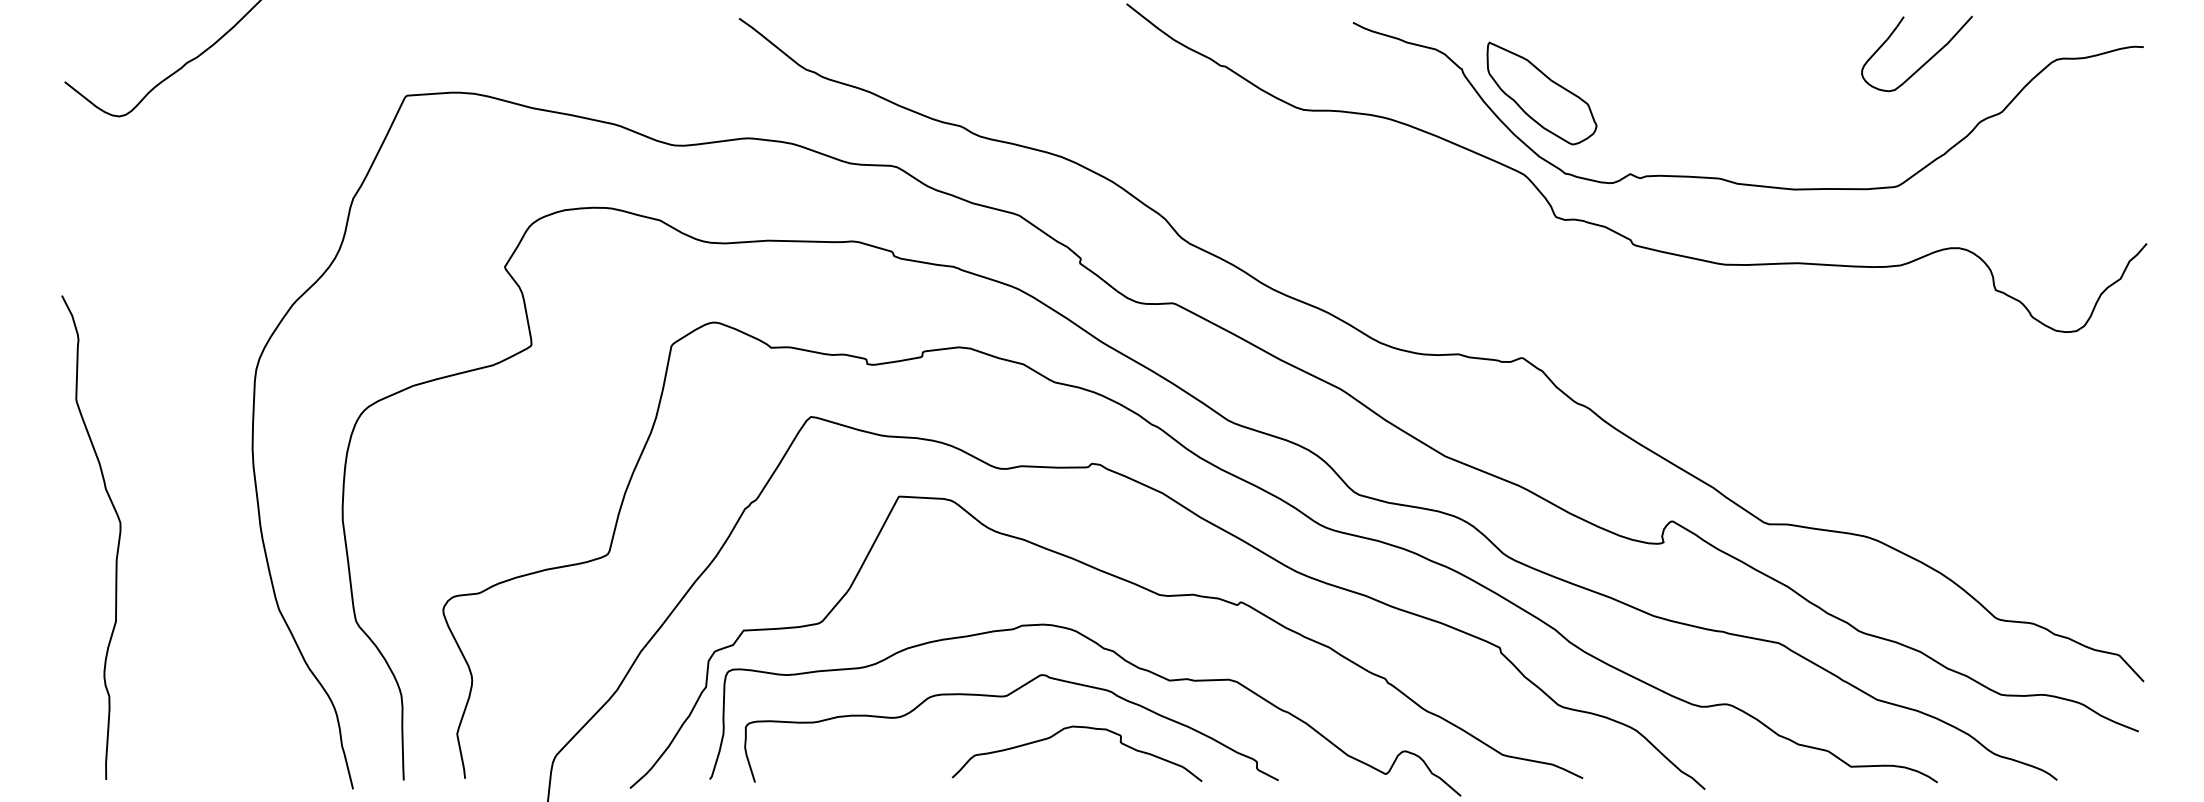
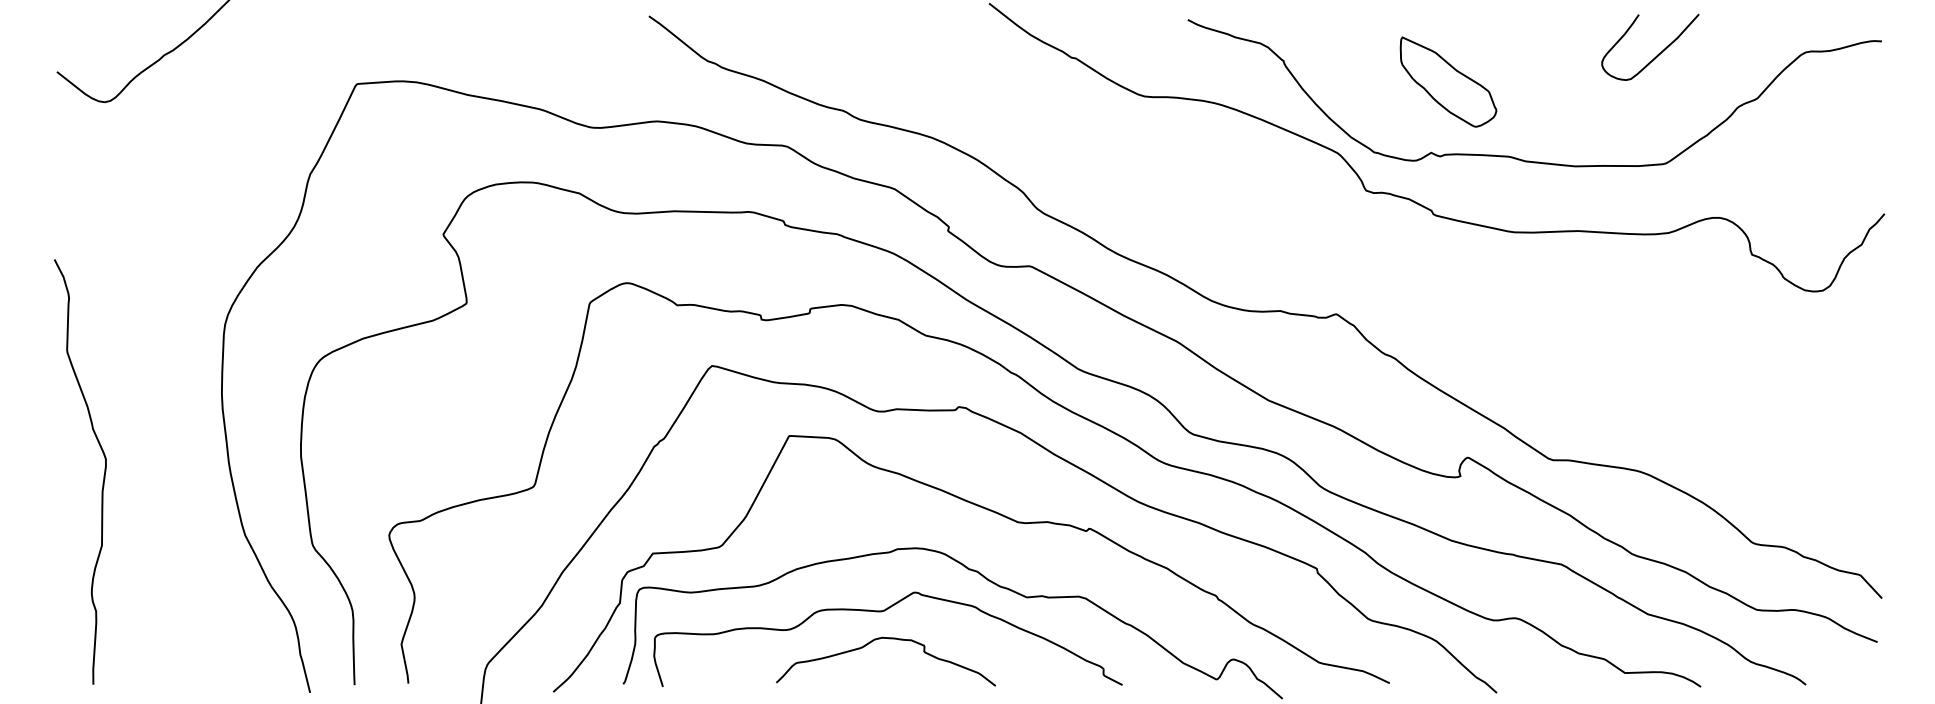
curve: (1922, 64) -> (1655, 56), moved
part: (1541, 93) -> (1448, 82), moved
curve: (1069, 728) -> (879, 639), moved

